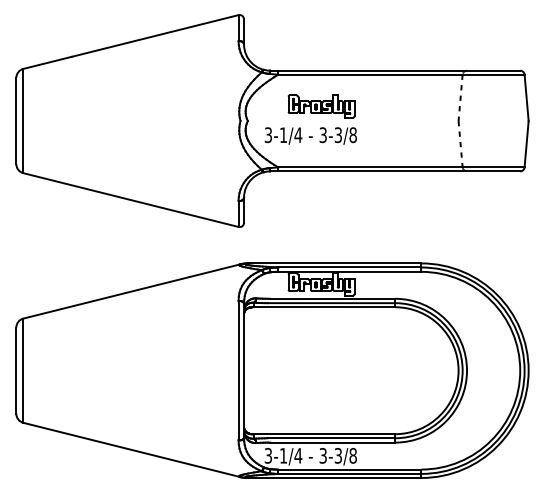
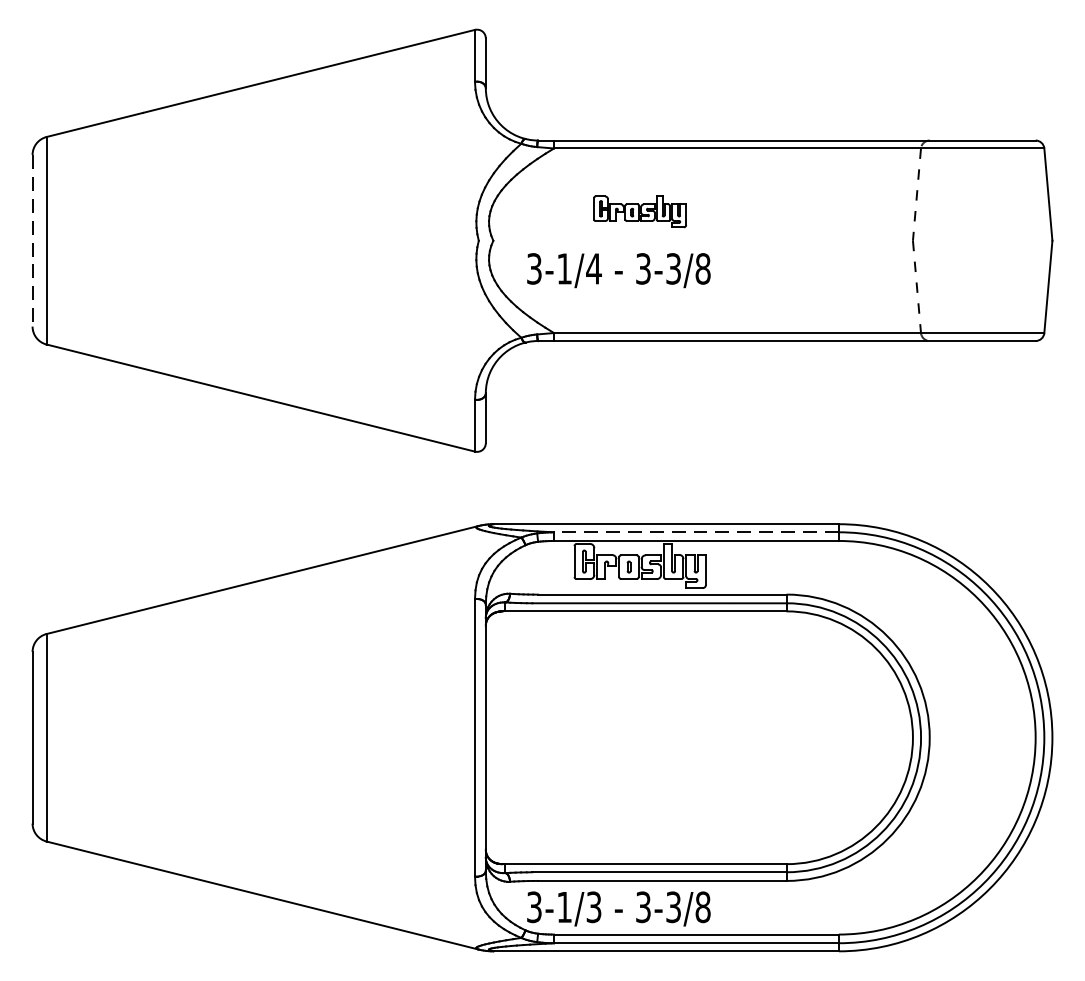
part: (321, 106) -> (640, 211), size x0.7
line: (16, 121) -> (32, 241), solid -> dashed
line: (349, 267) -> (695, 532), solid -> dashed
text: (298, 455) -> (594, 906), 3-1/4 -> 3-1/3

